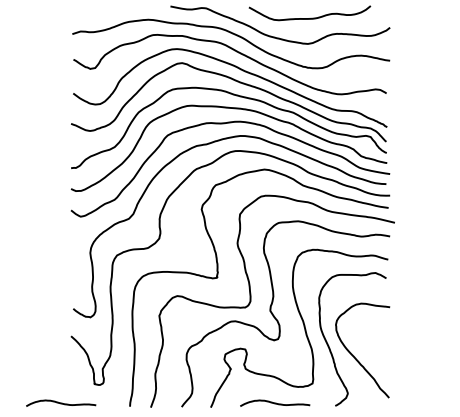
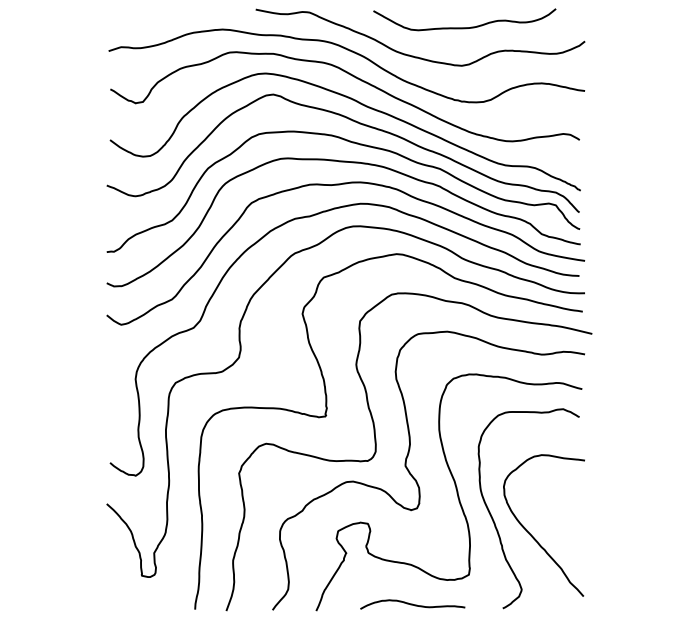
curve: (61, 402) -> (92, 603), removed

